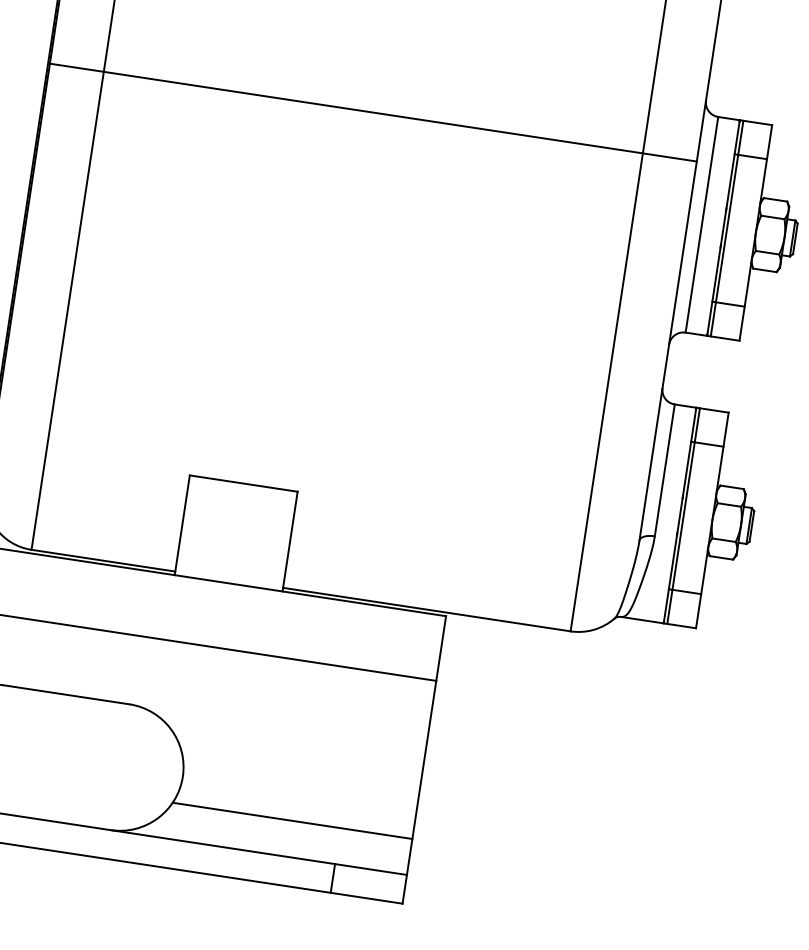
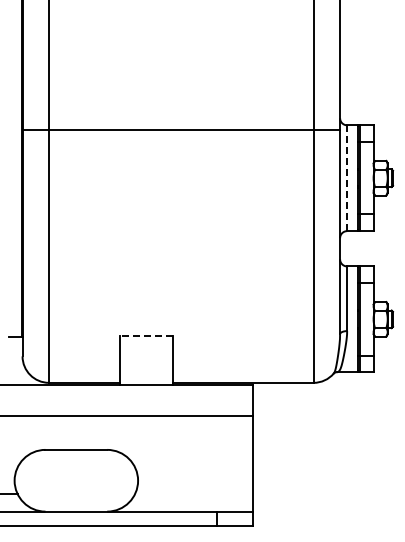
line: (373, 113) -> (181, 130), moved
line: (702, 225) -> (347, 178), solid -> dashed
line: (242, 483) -> (145, 335), solid -> dashed
line: (291, 819) -> (193, 493), removed

